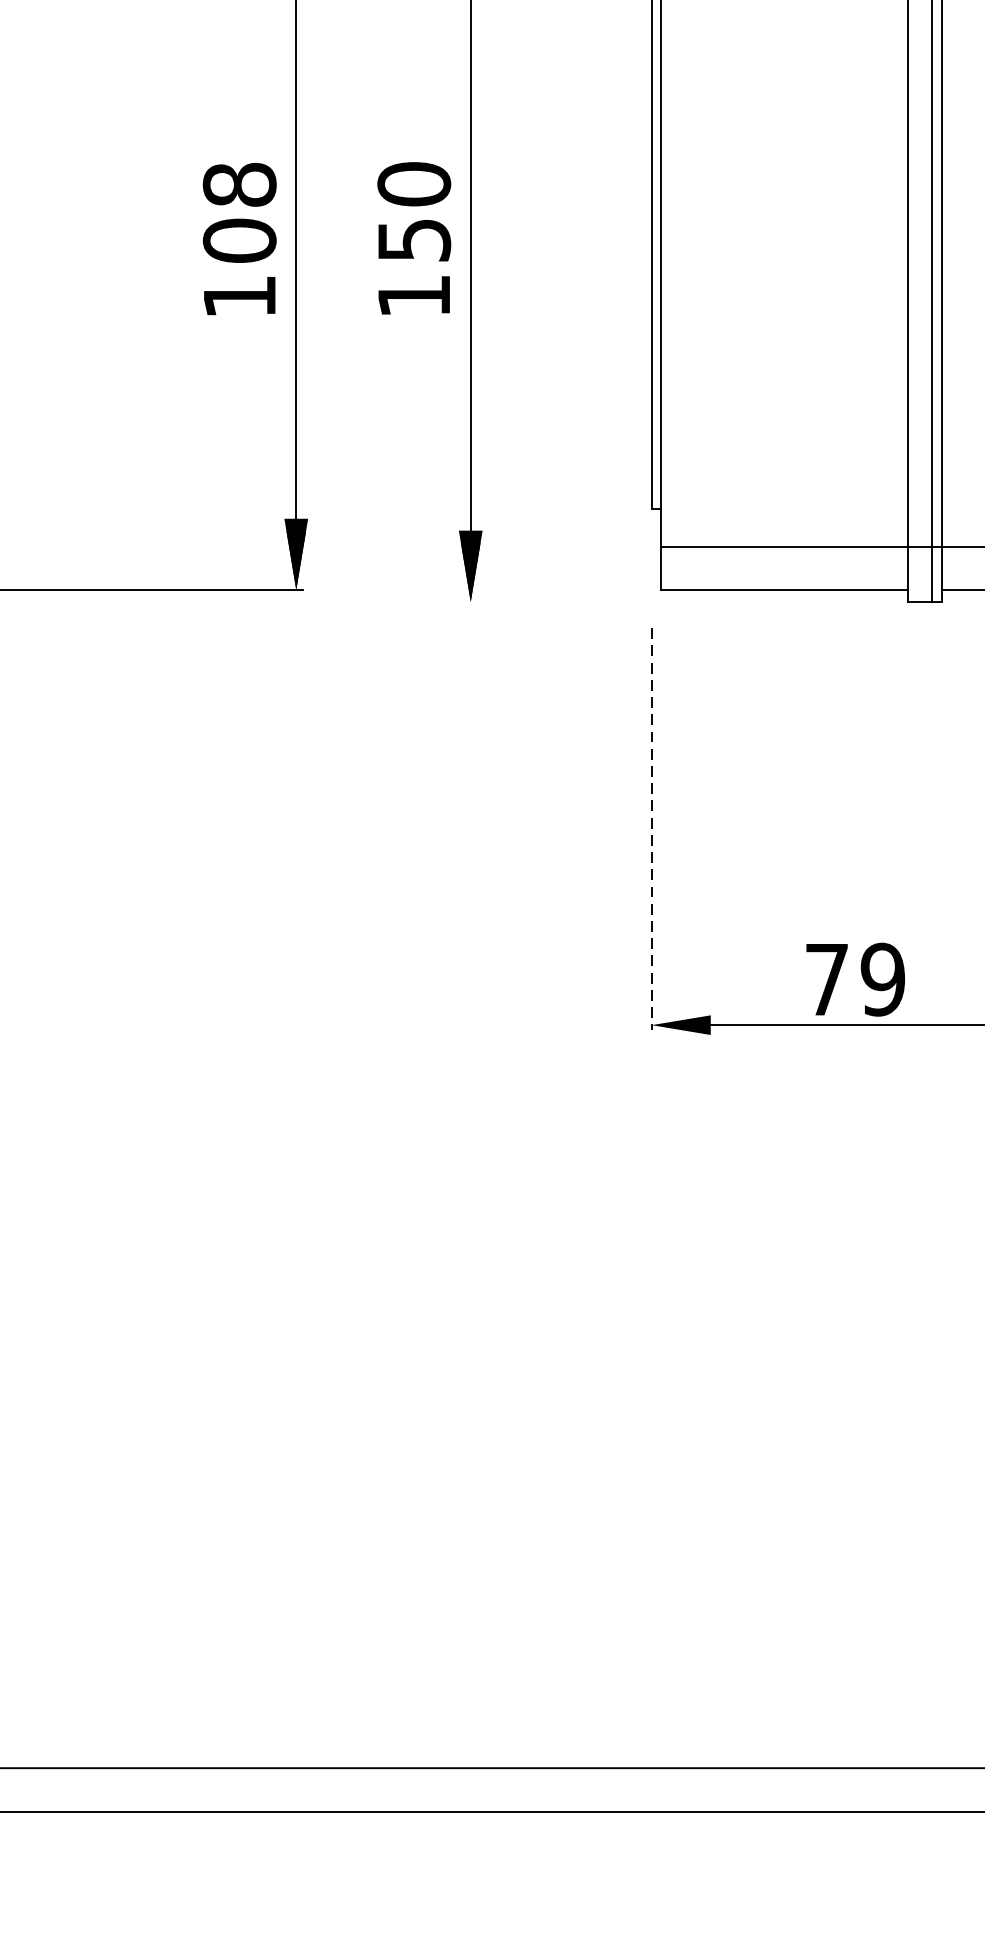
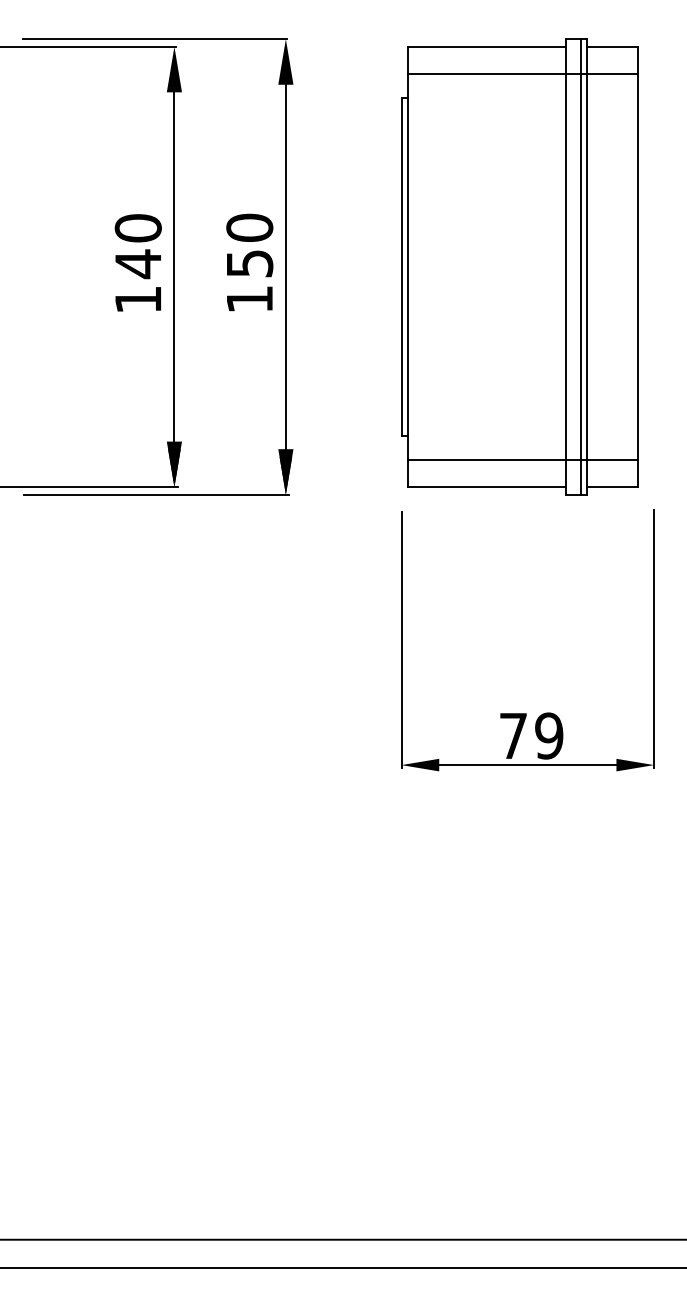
text: (238, 213) -> (137, 246), 108 -> 140
line: (268, 601) -> (156, 494), added
line: (651, 830) -> (401, 640), dashed -> solid

